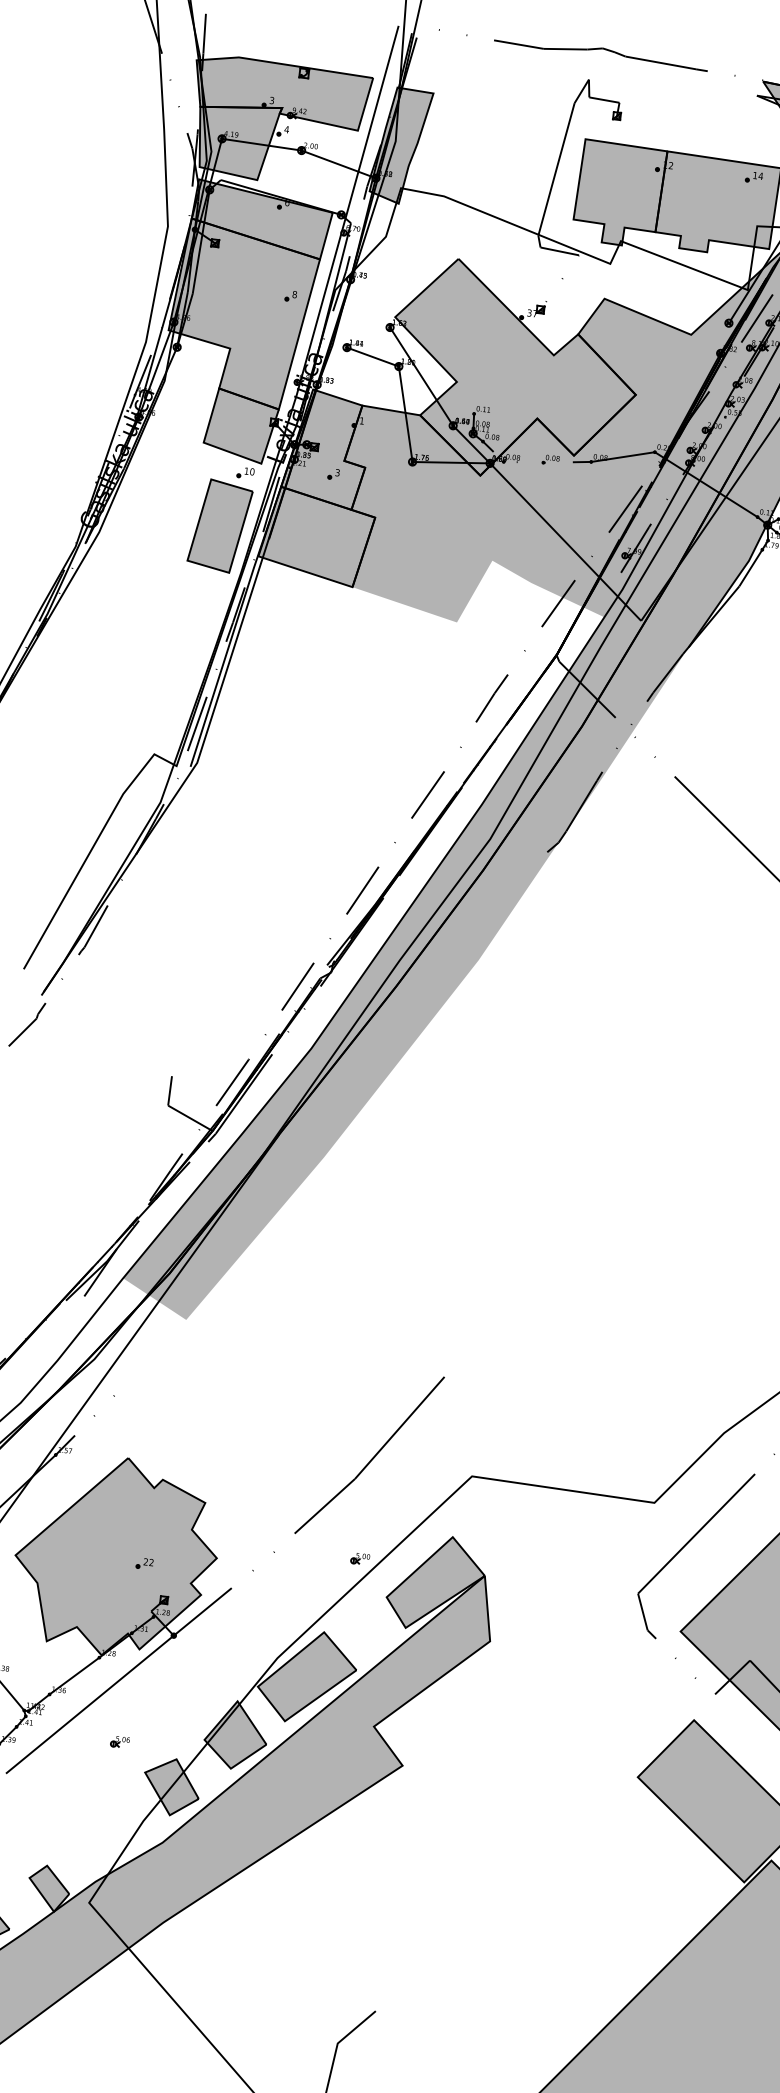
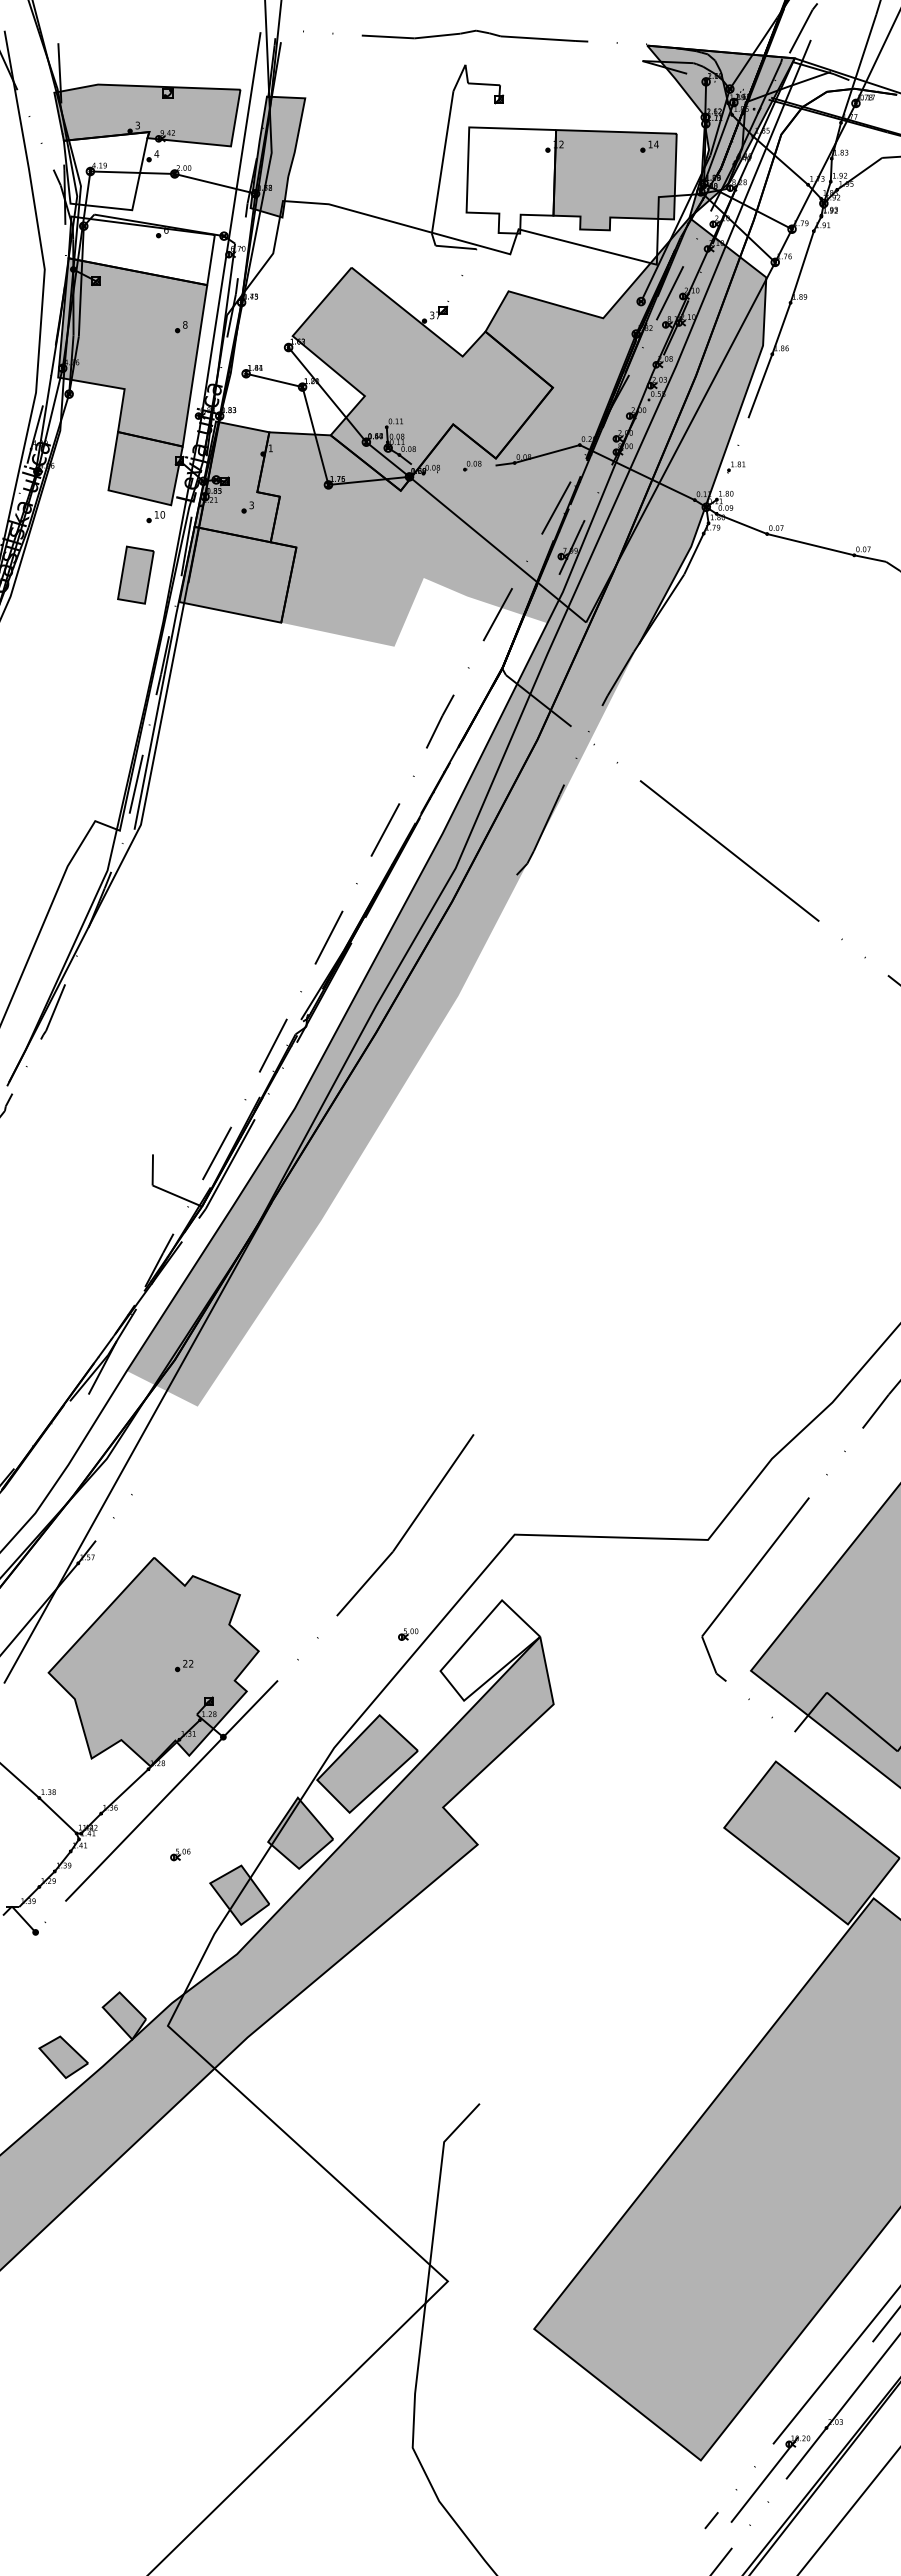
fill: (237, 140) -> (106, 171), removed
fill: (619, 194) -> (511, 180), removed
fill: (261, 219) -> (141, 250), removed
part: (219, 525) -> (135, 574), size x0.6
fill: (436, 1583) -> (490, 1650), removed

